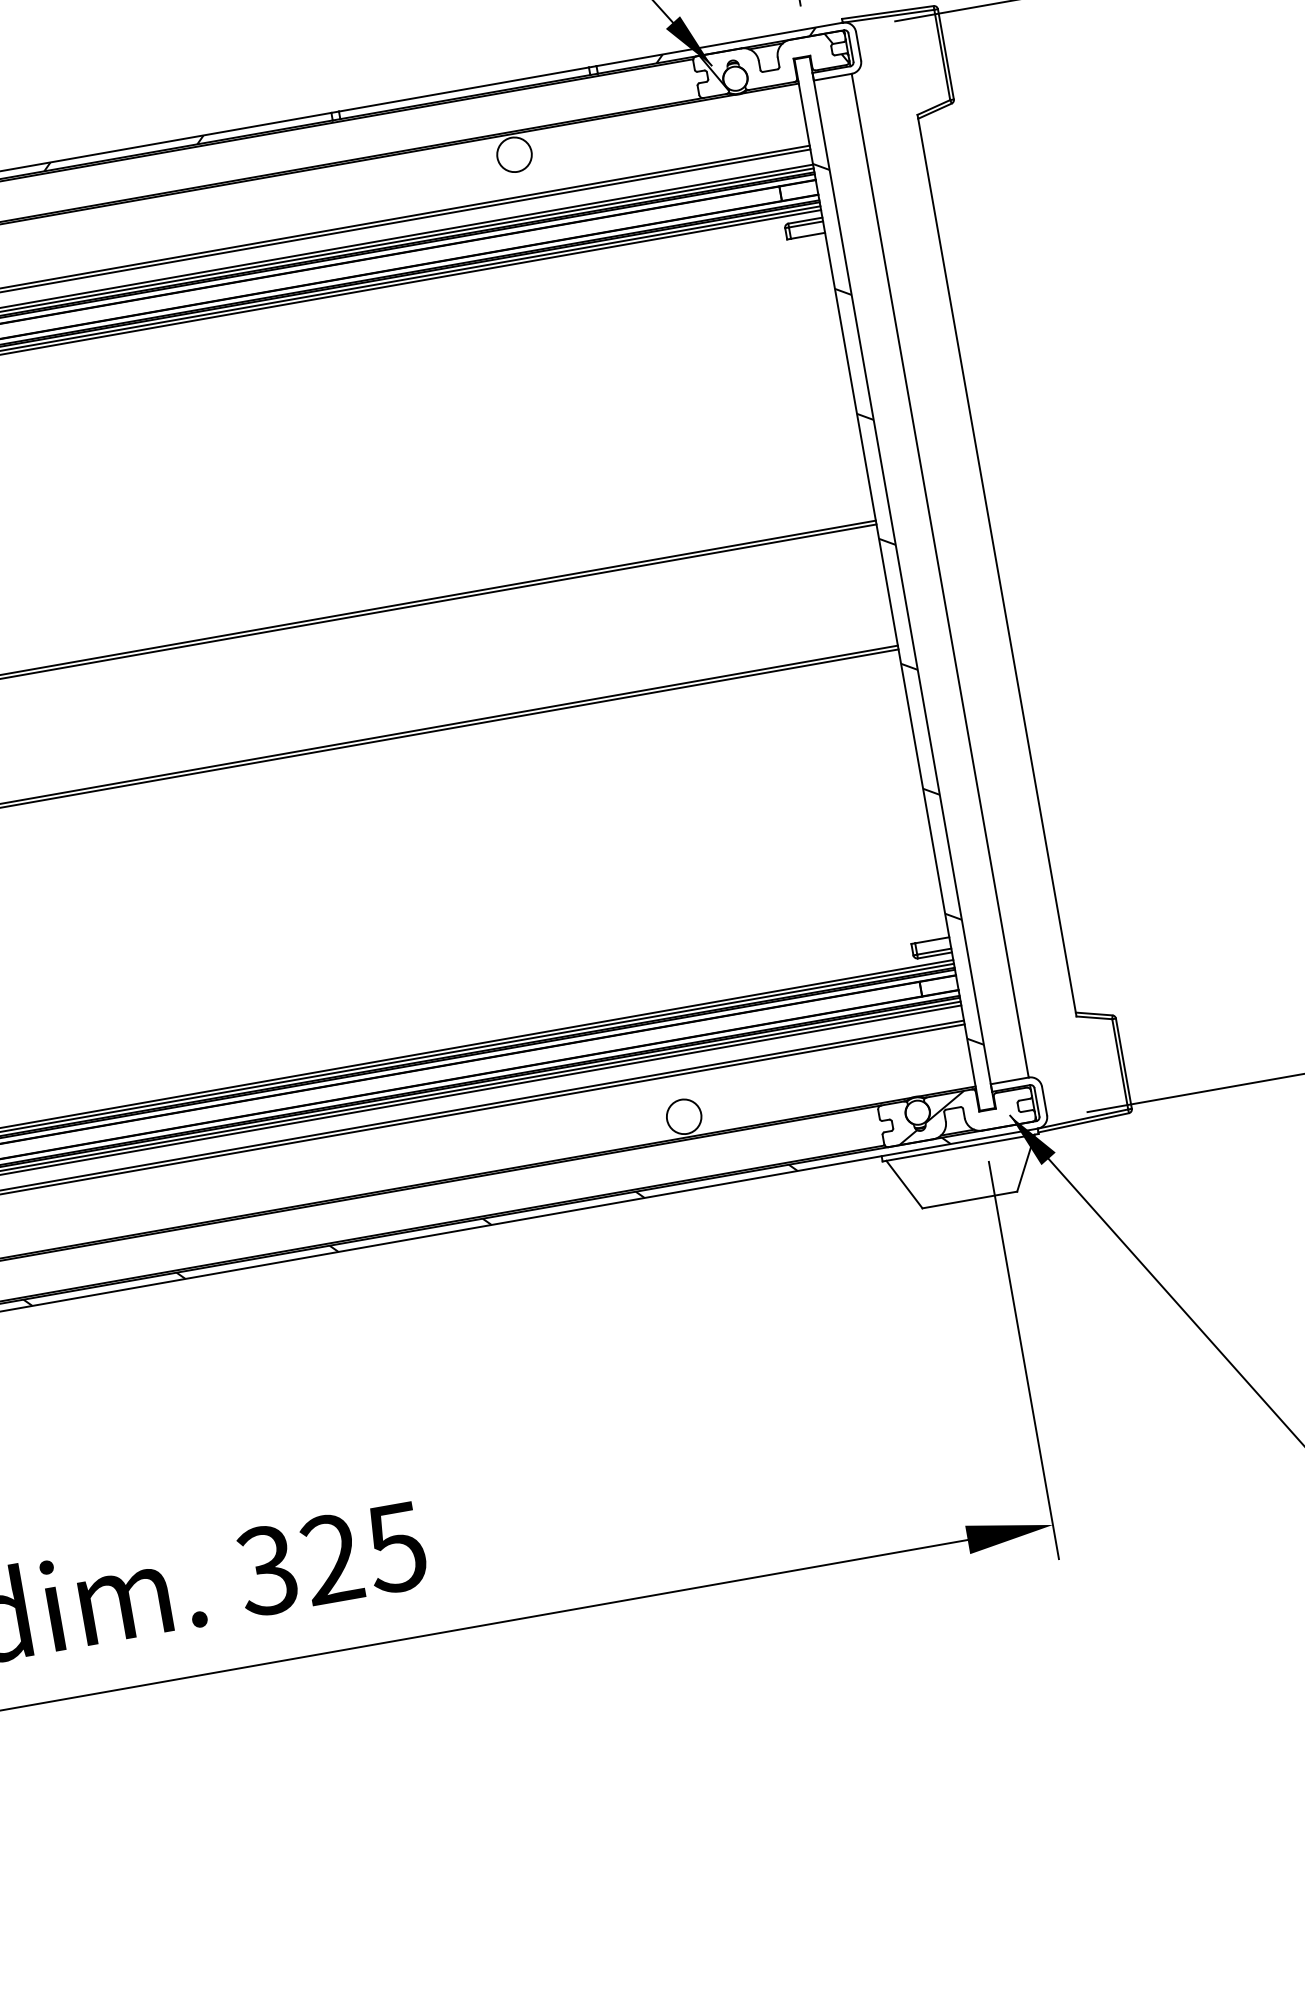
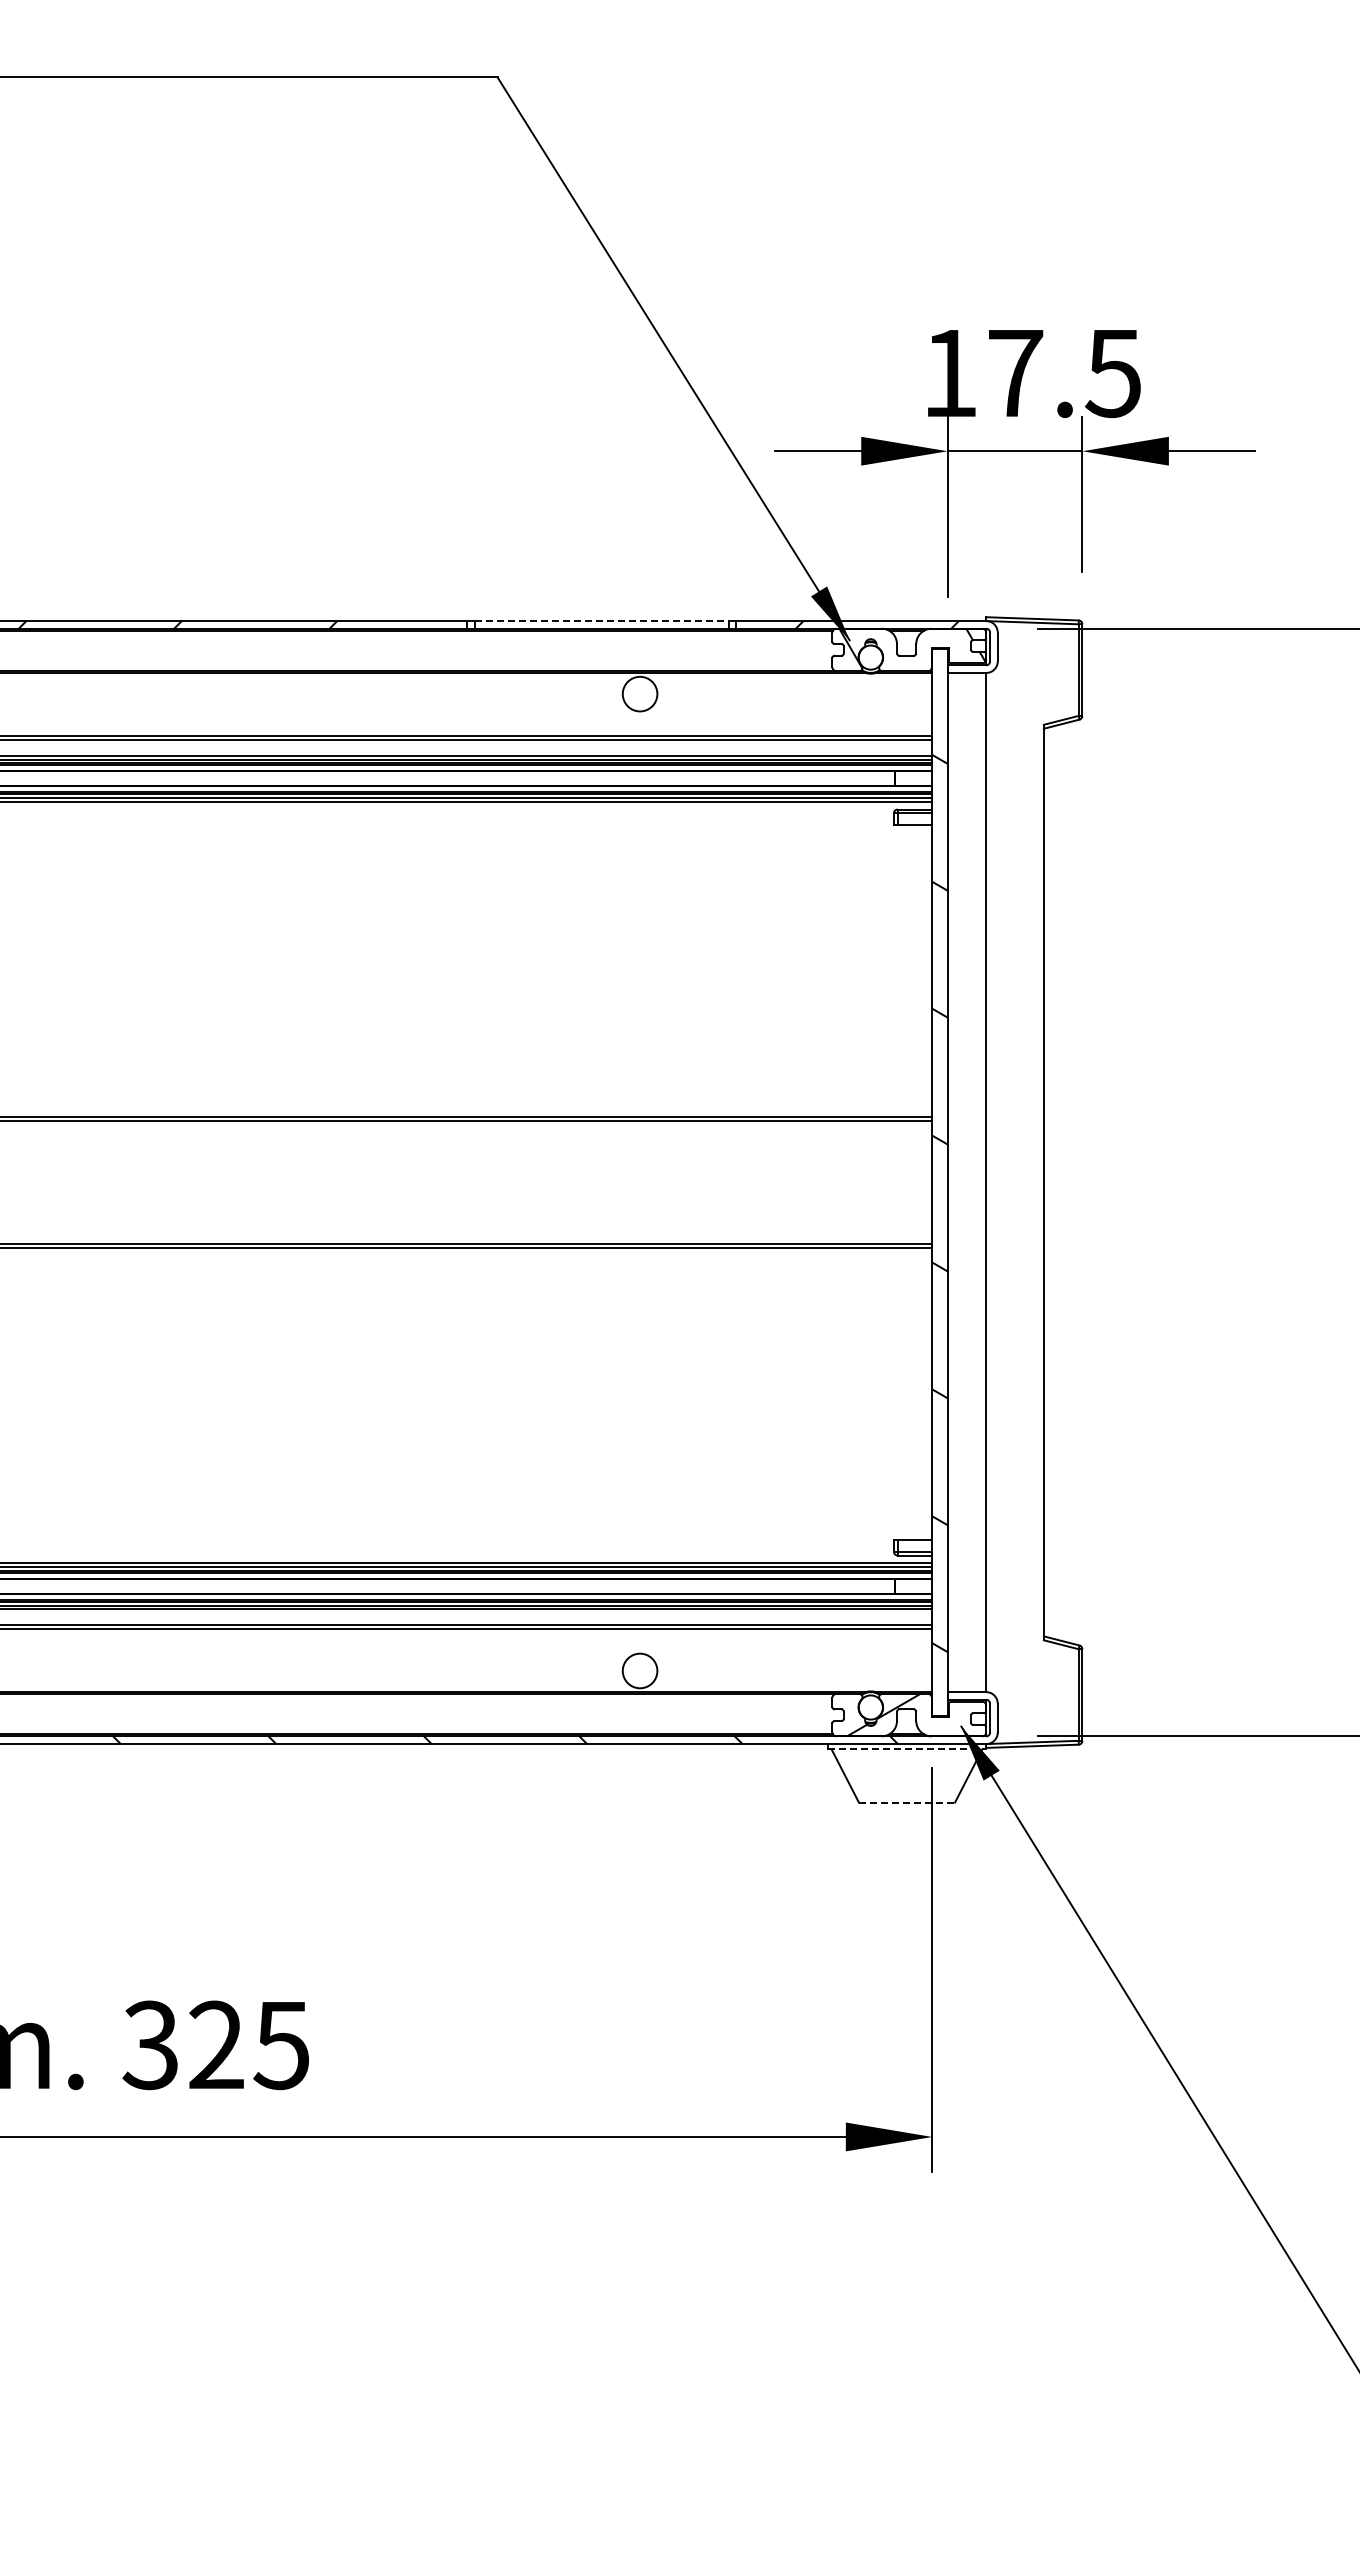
line: (463, 89) -> (601, 621), solid -> dashed
line: (961, 1147) -> (907, 1749), solid -> dashed
line: (970, 1199) -> (907, 1802), solid -> dashed

